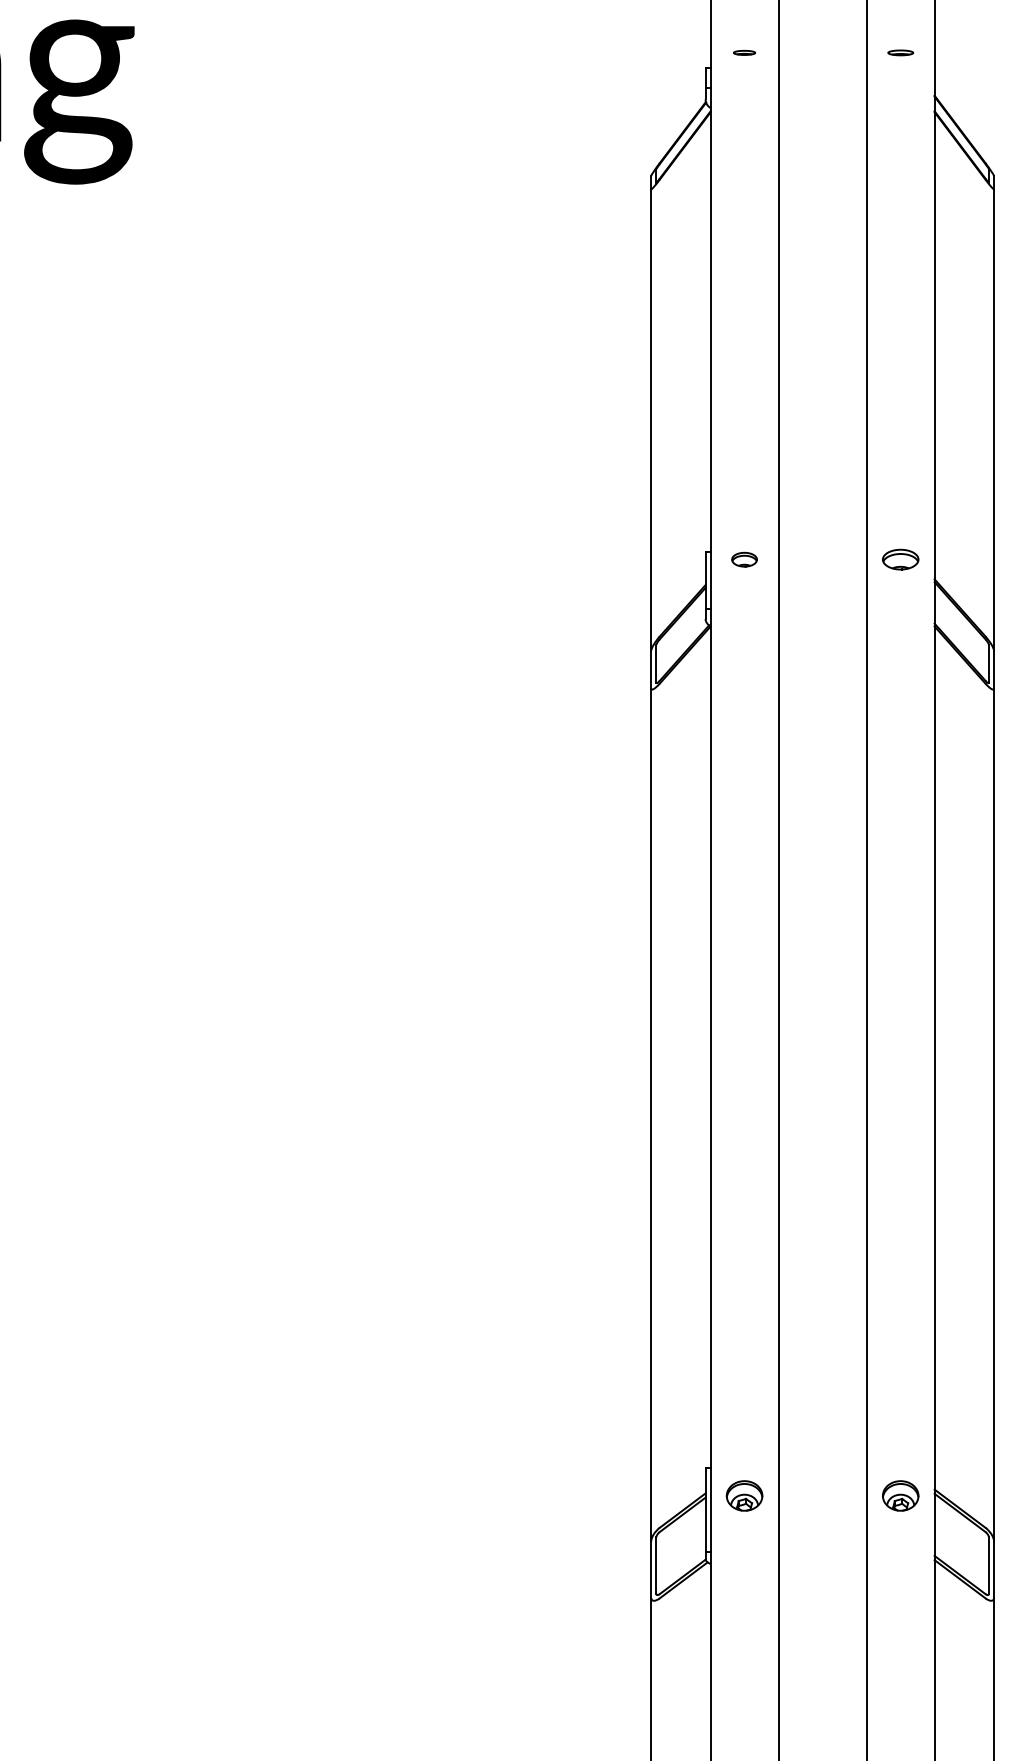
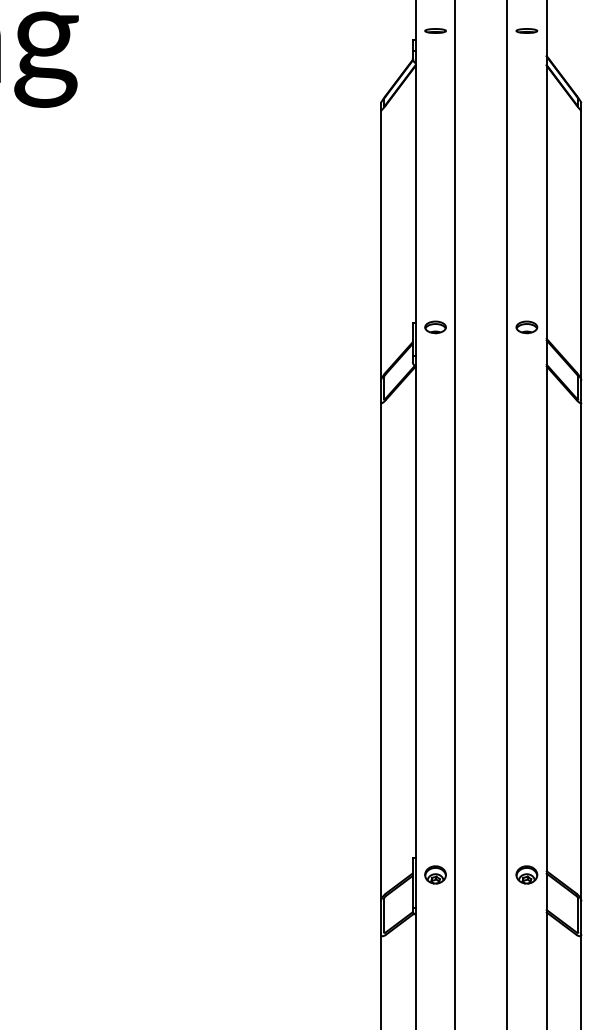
part: (744, 52) -> (435, 30), size x1.67
part: (900, 52) -> (526, 30), size x1.43
part: (744, 559) -> (435, 327), size x1.43

